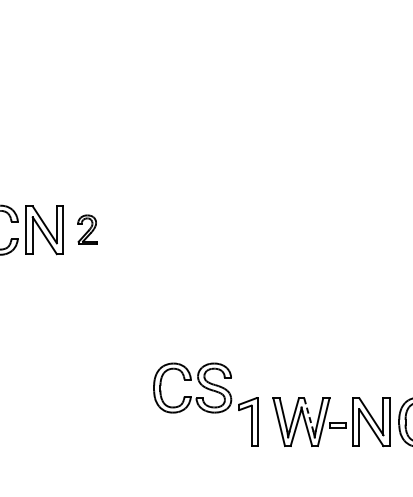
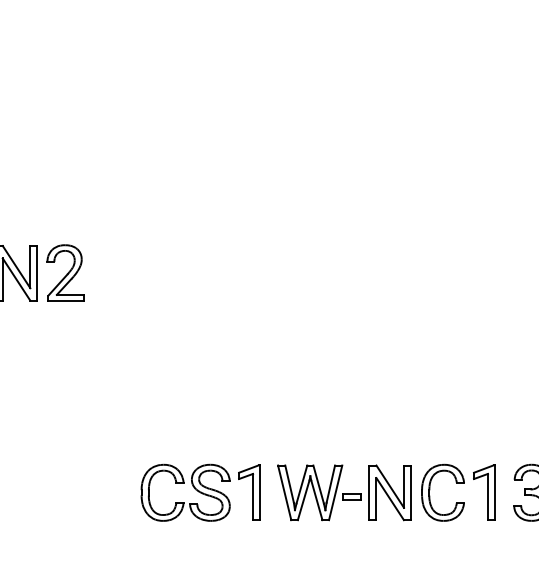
part: (87, 229) -> (65, 272), size x1.67
part: (191, 379) -> (184, 483), moved
line: (308, 414) -> (318, 484), dashed -> solid

